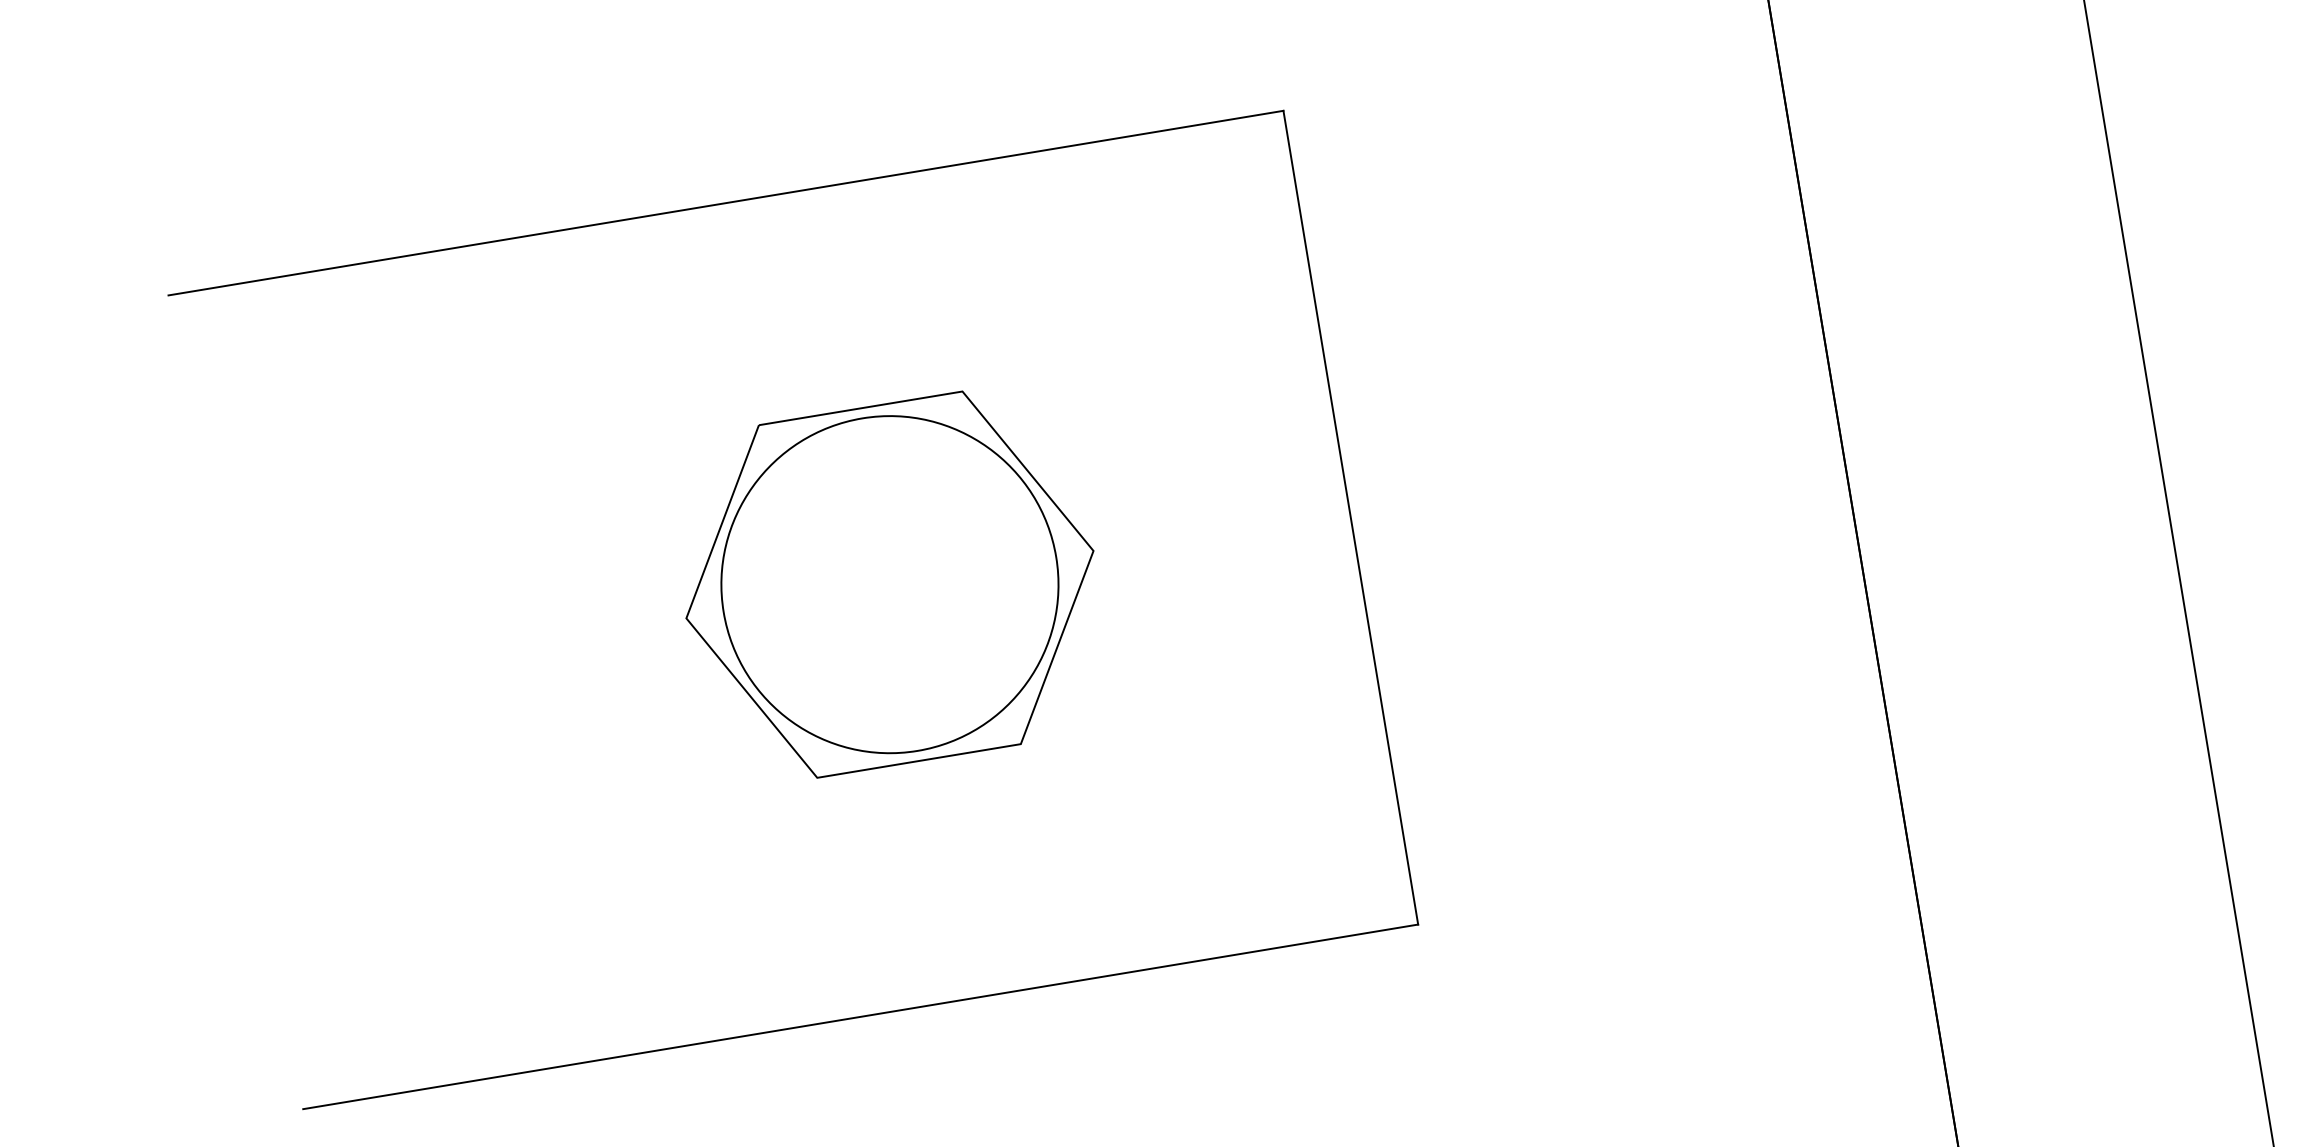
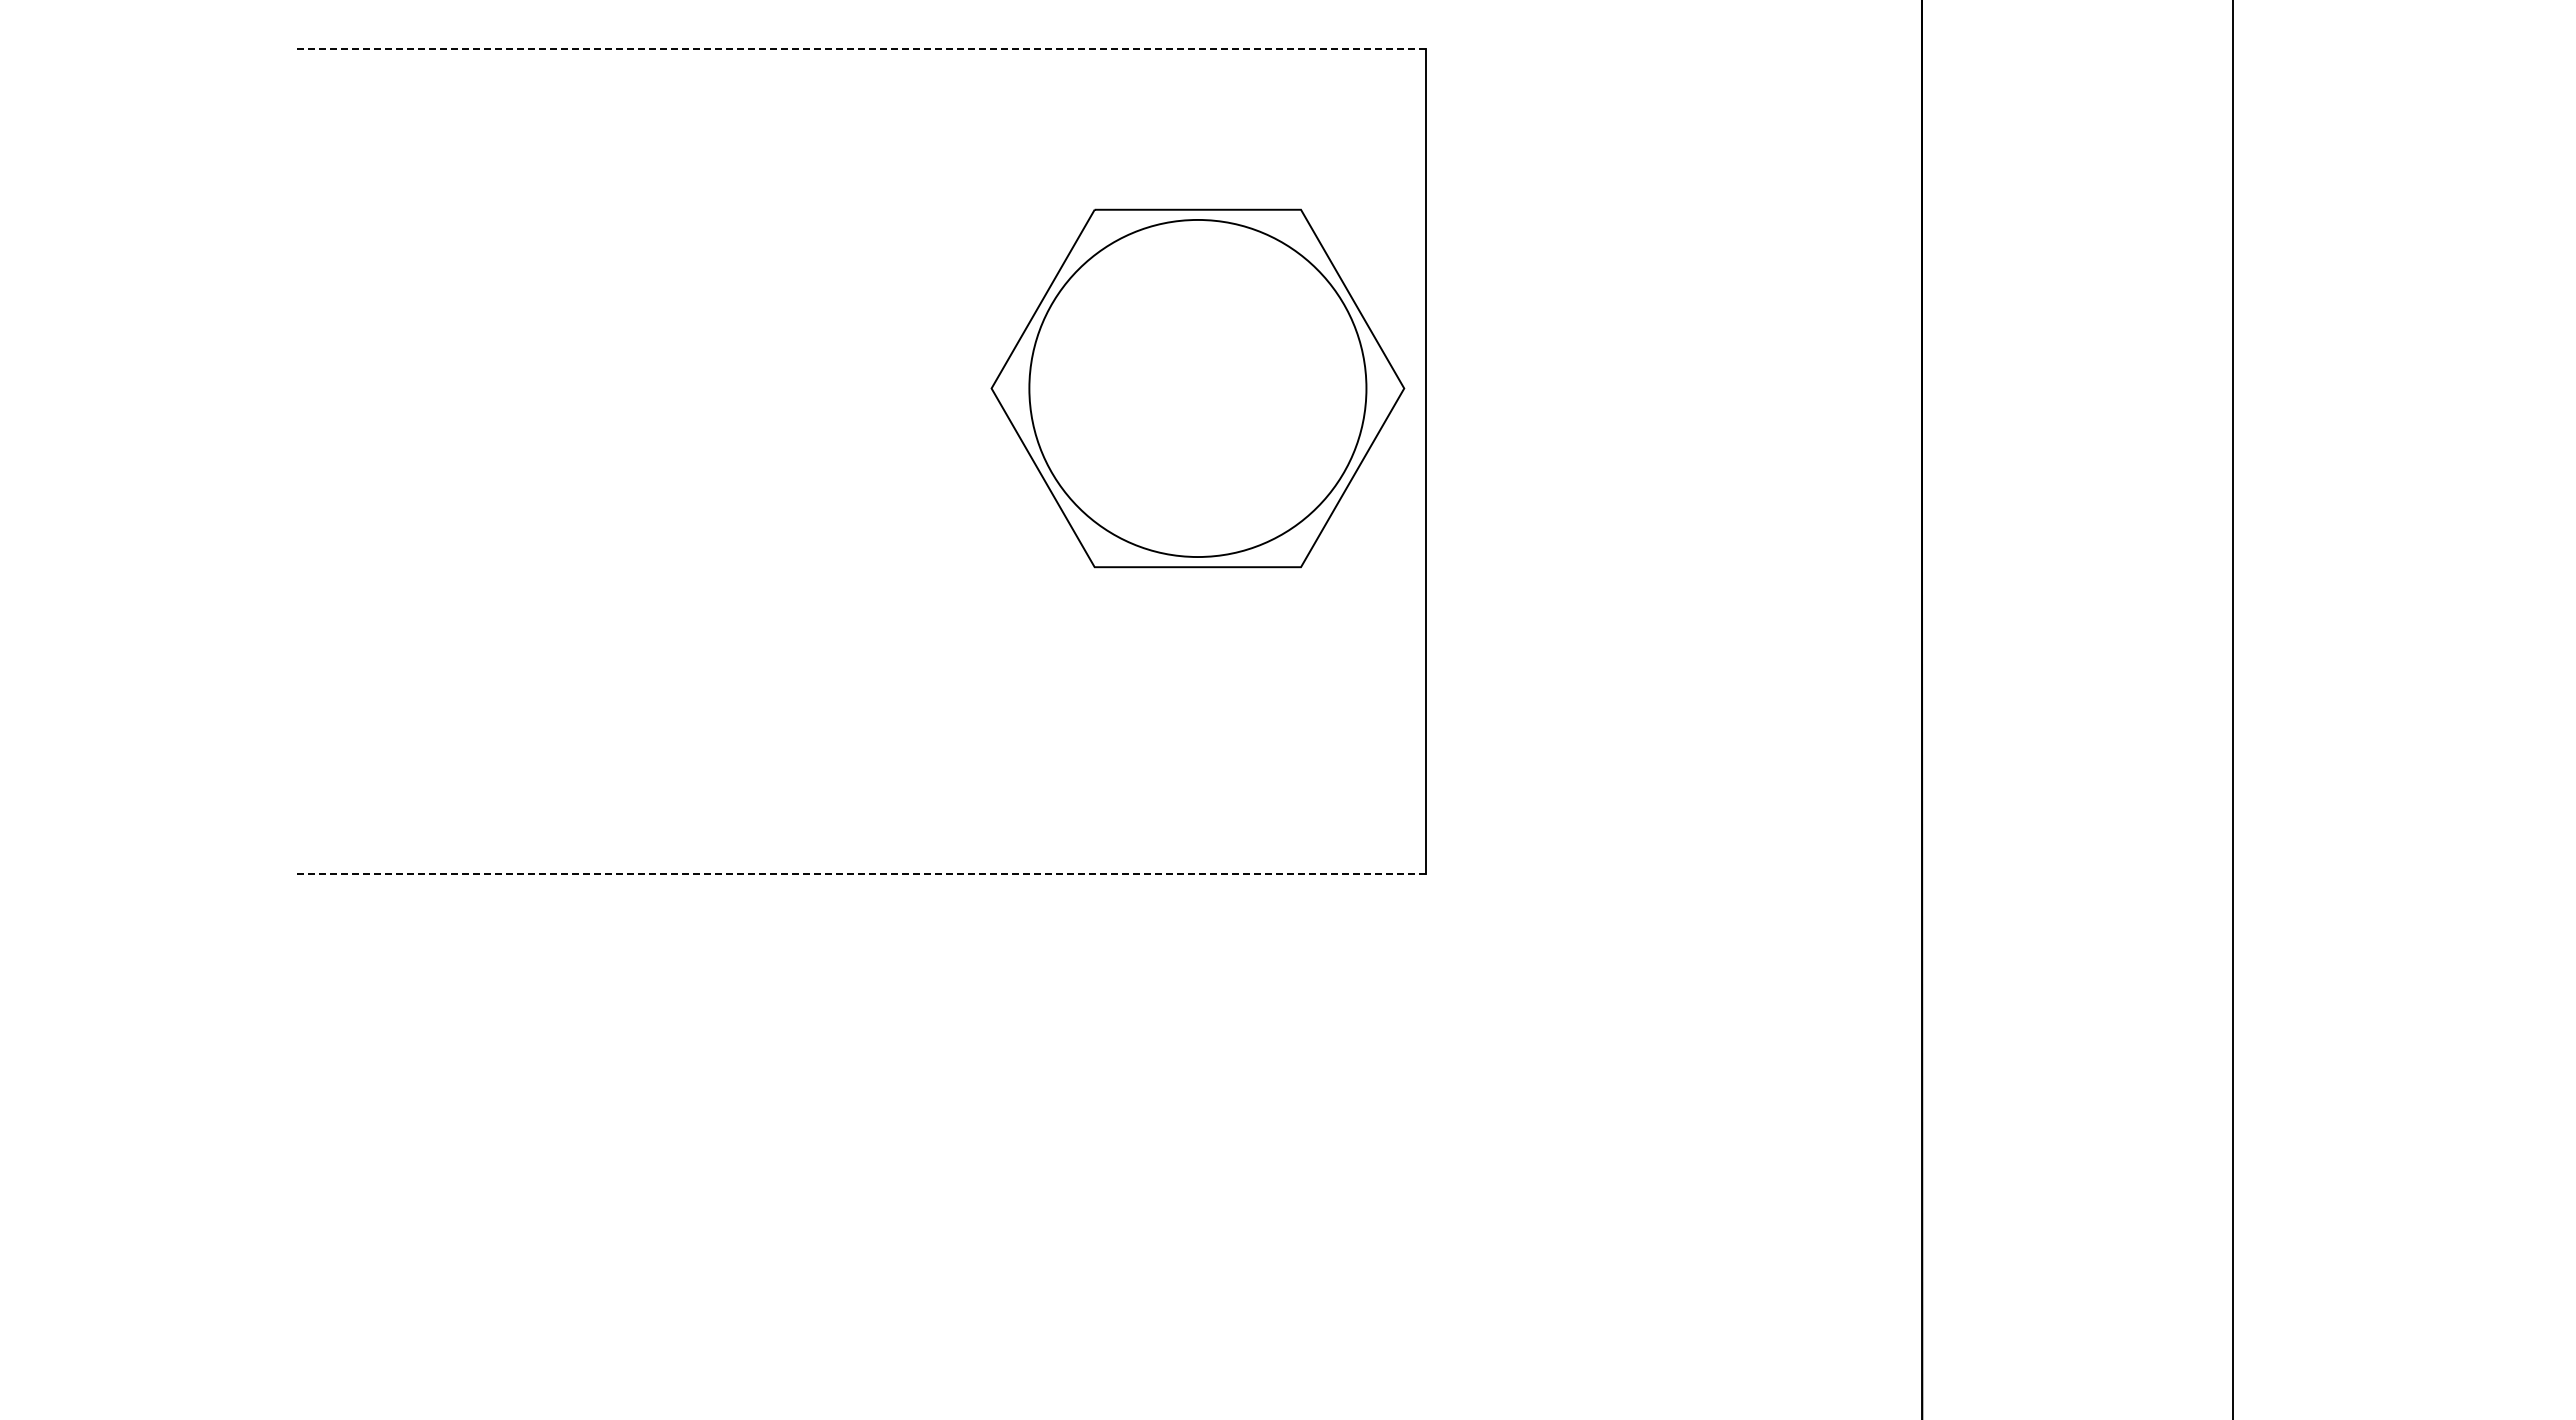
line: (725, 203) -> (859, 49), solid -> dashed
part: (889, 584) -> (1197, 388), moved
line: (859, 1017) -> (859, 874), solid -> dashed

